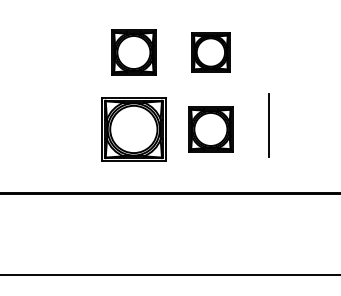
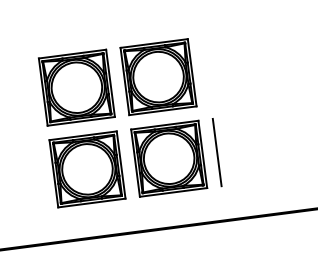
part: (133, 52) -> (76, 87), size x1.43
part: (210, 52) -> (158, 77), size x1.67
line: (268, 125) -> (216, 152), moved
part: (210, 129) -> (168, 158), size x1.43

